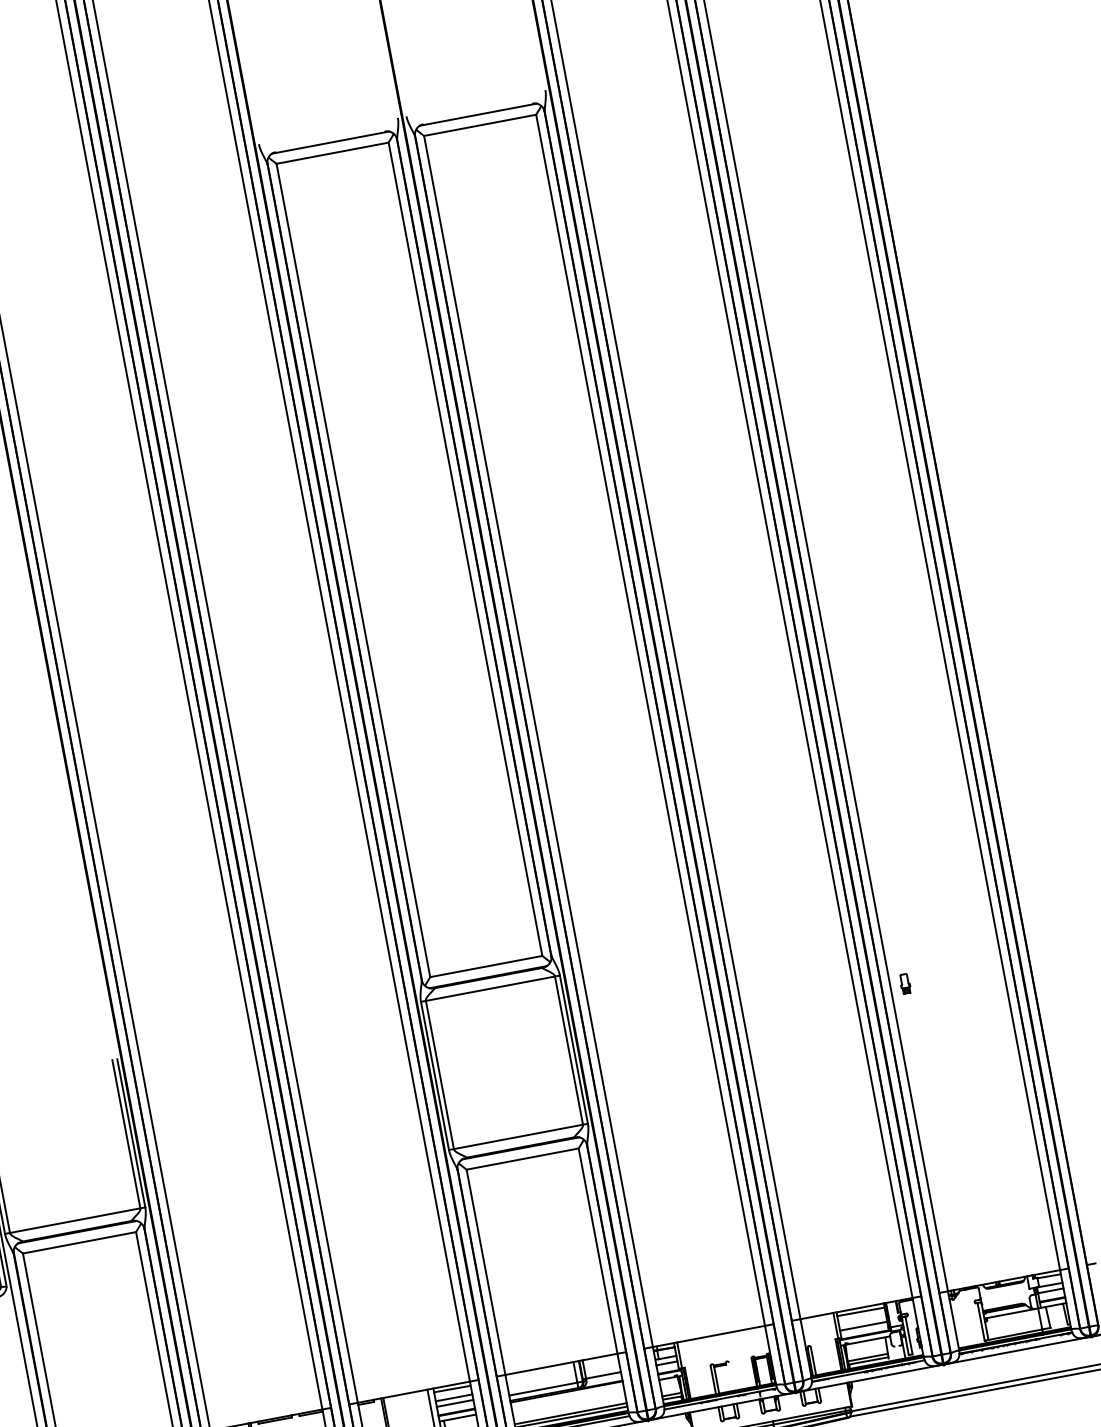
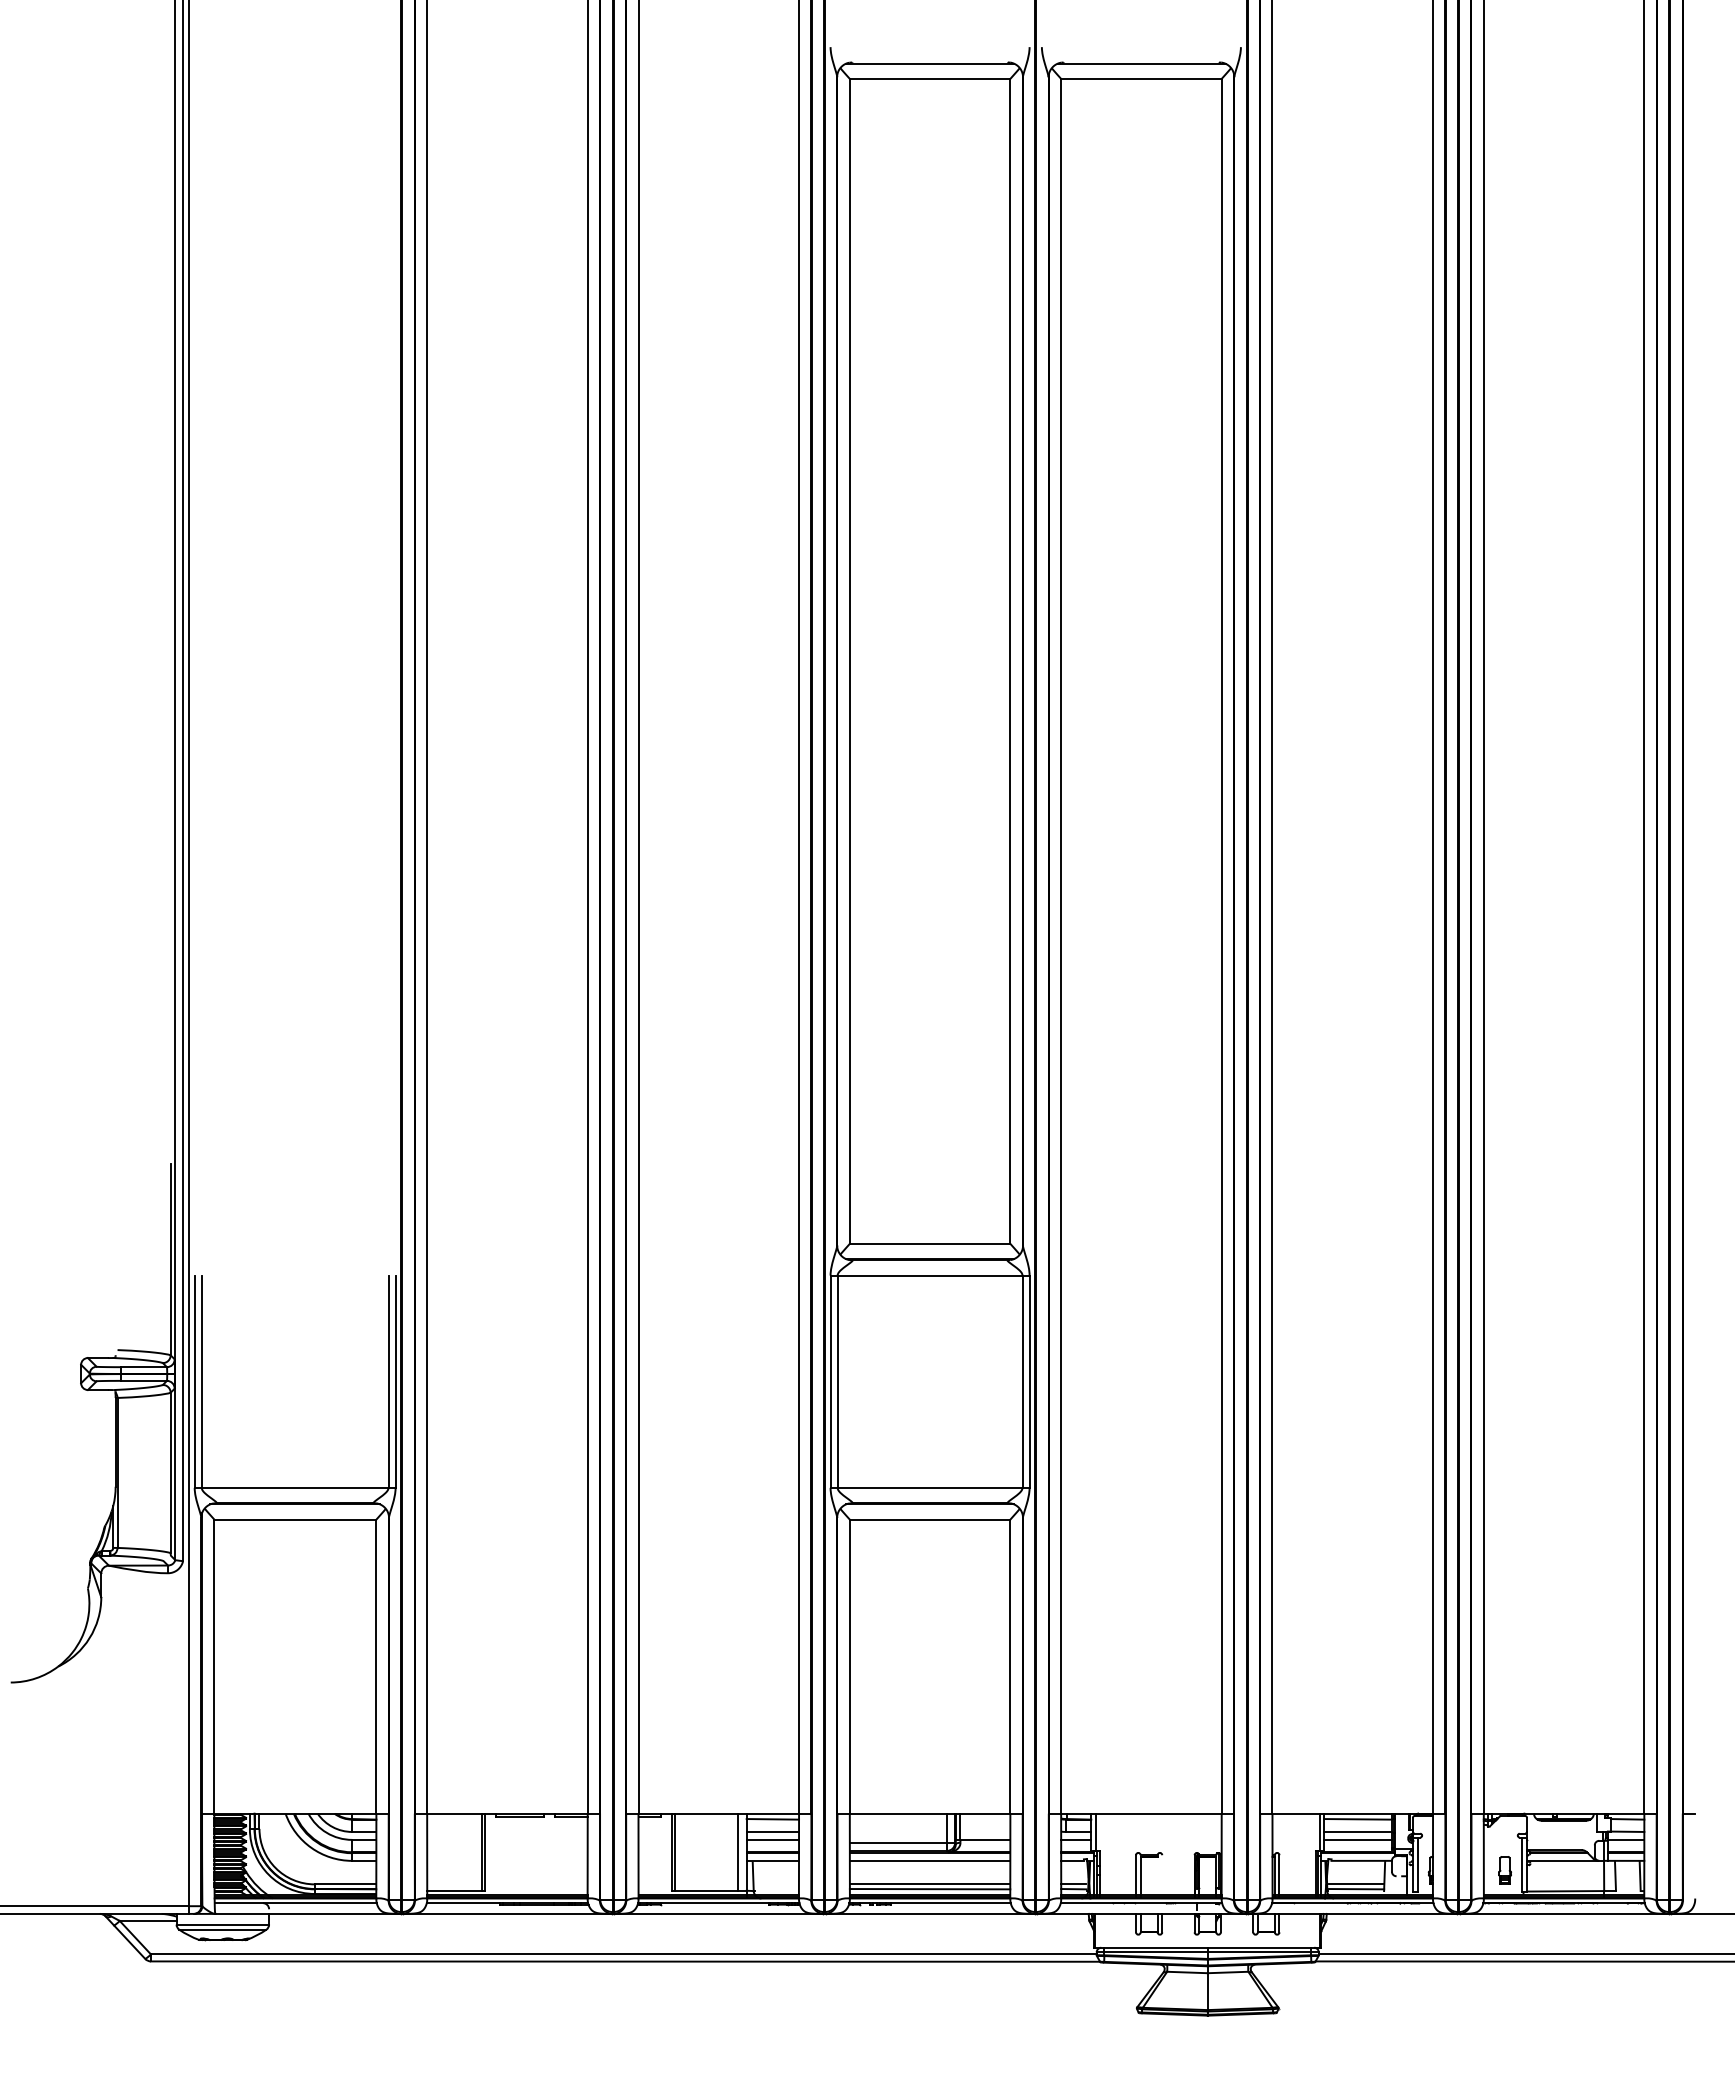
part: (904, 984) -> (1504, 1870), moved
line: (862, 1320) -> (1357, 1831), added
line: (567, 1397) -> (929, 1860), added

